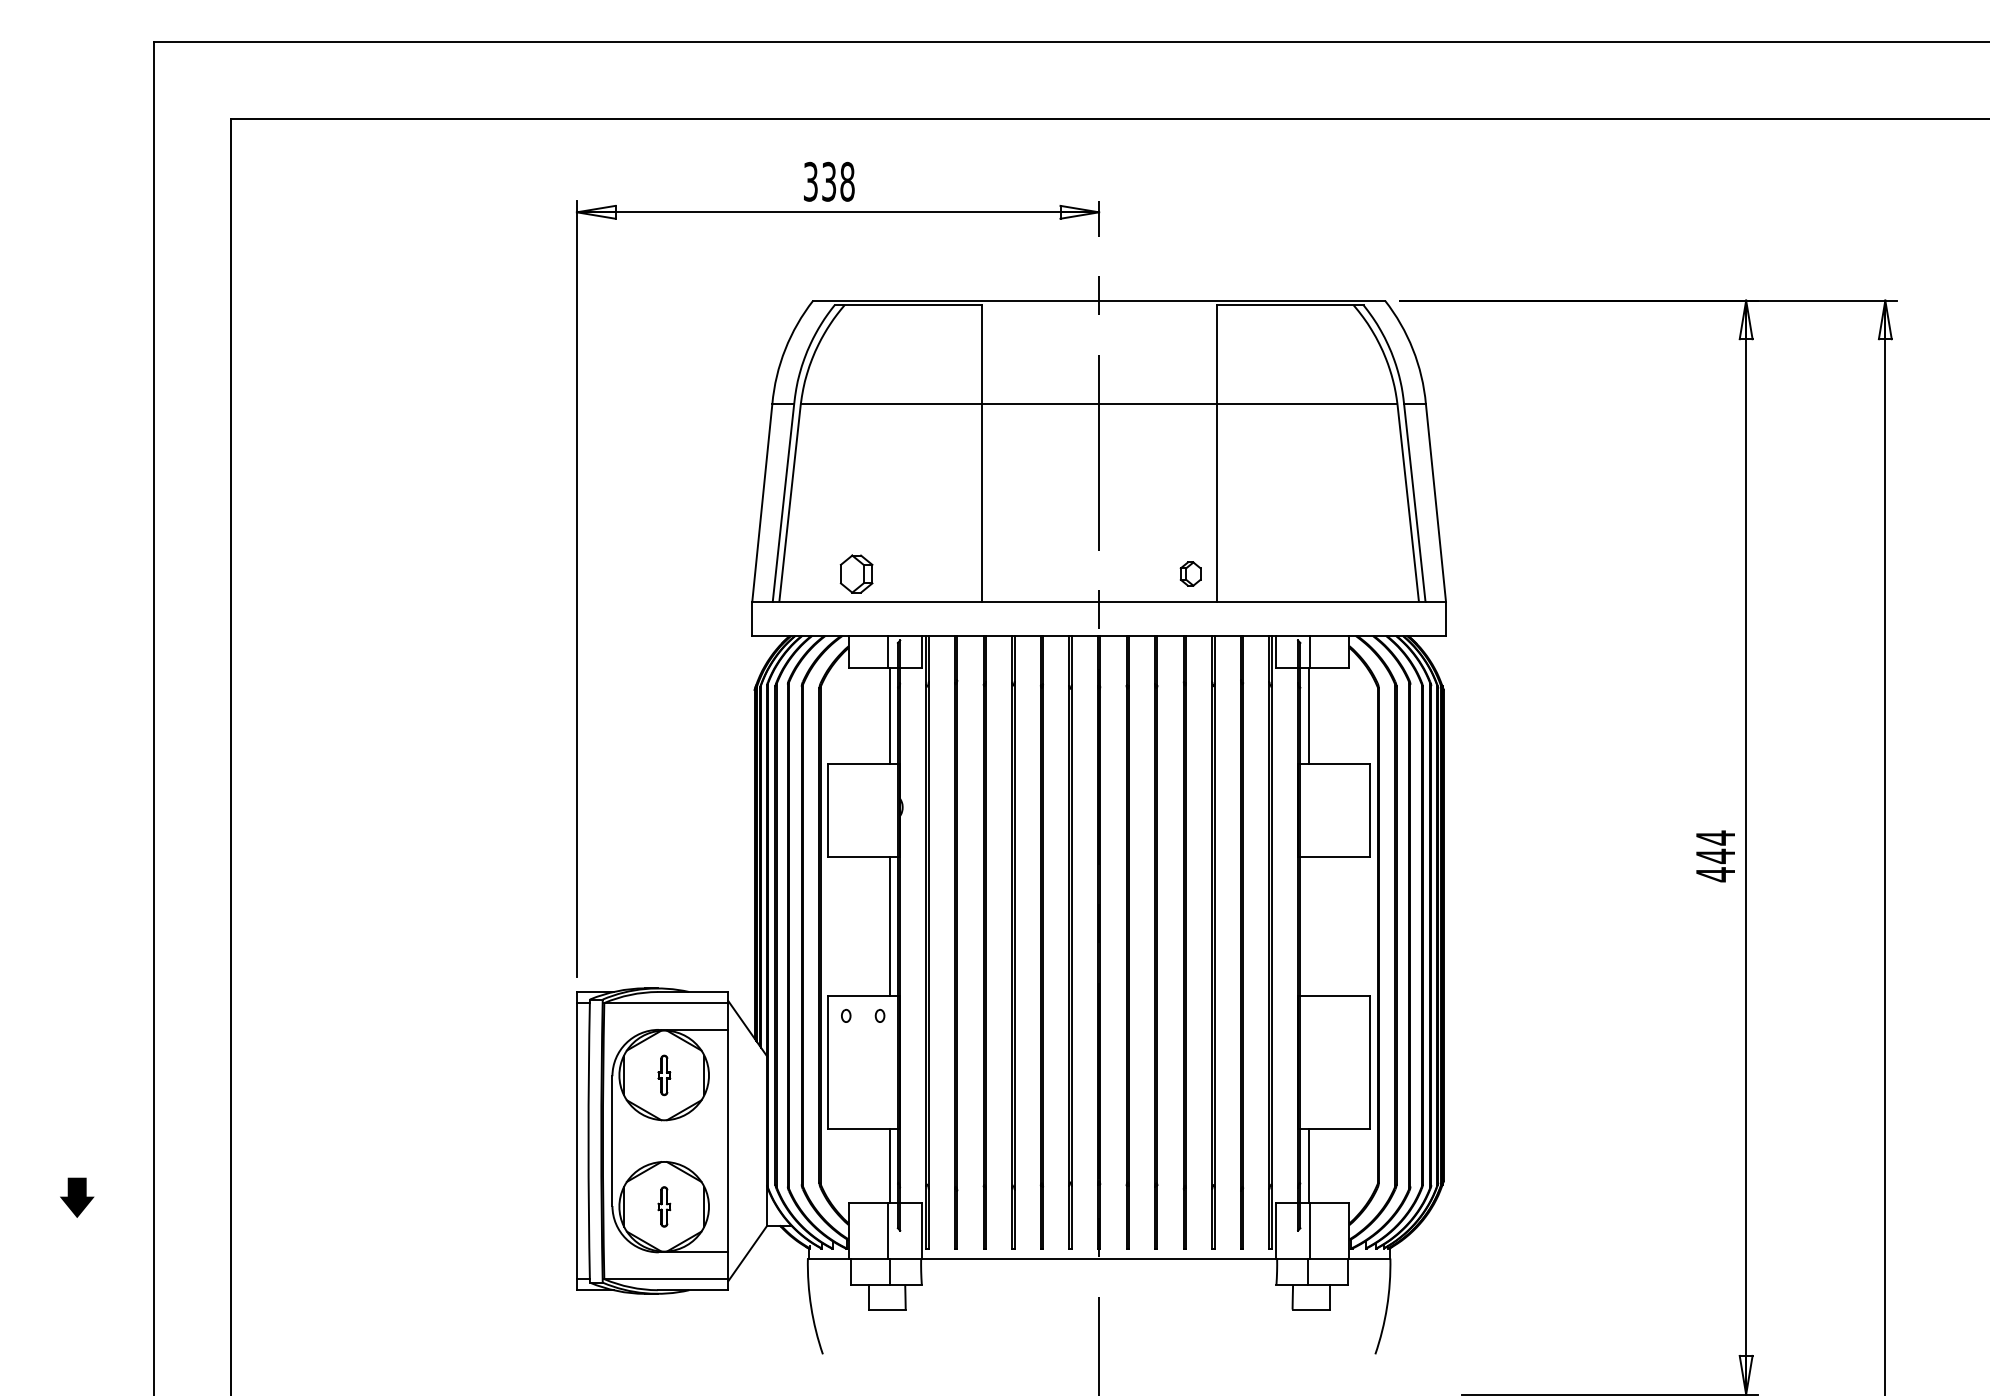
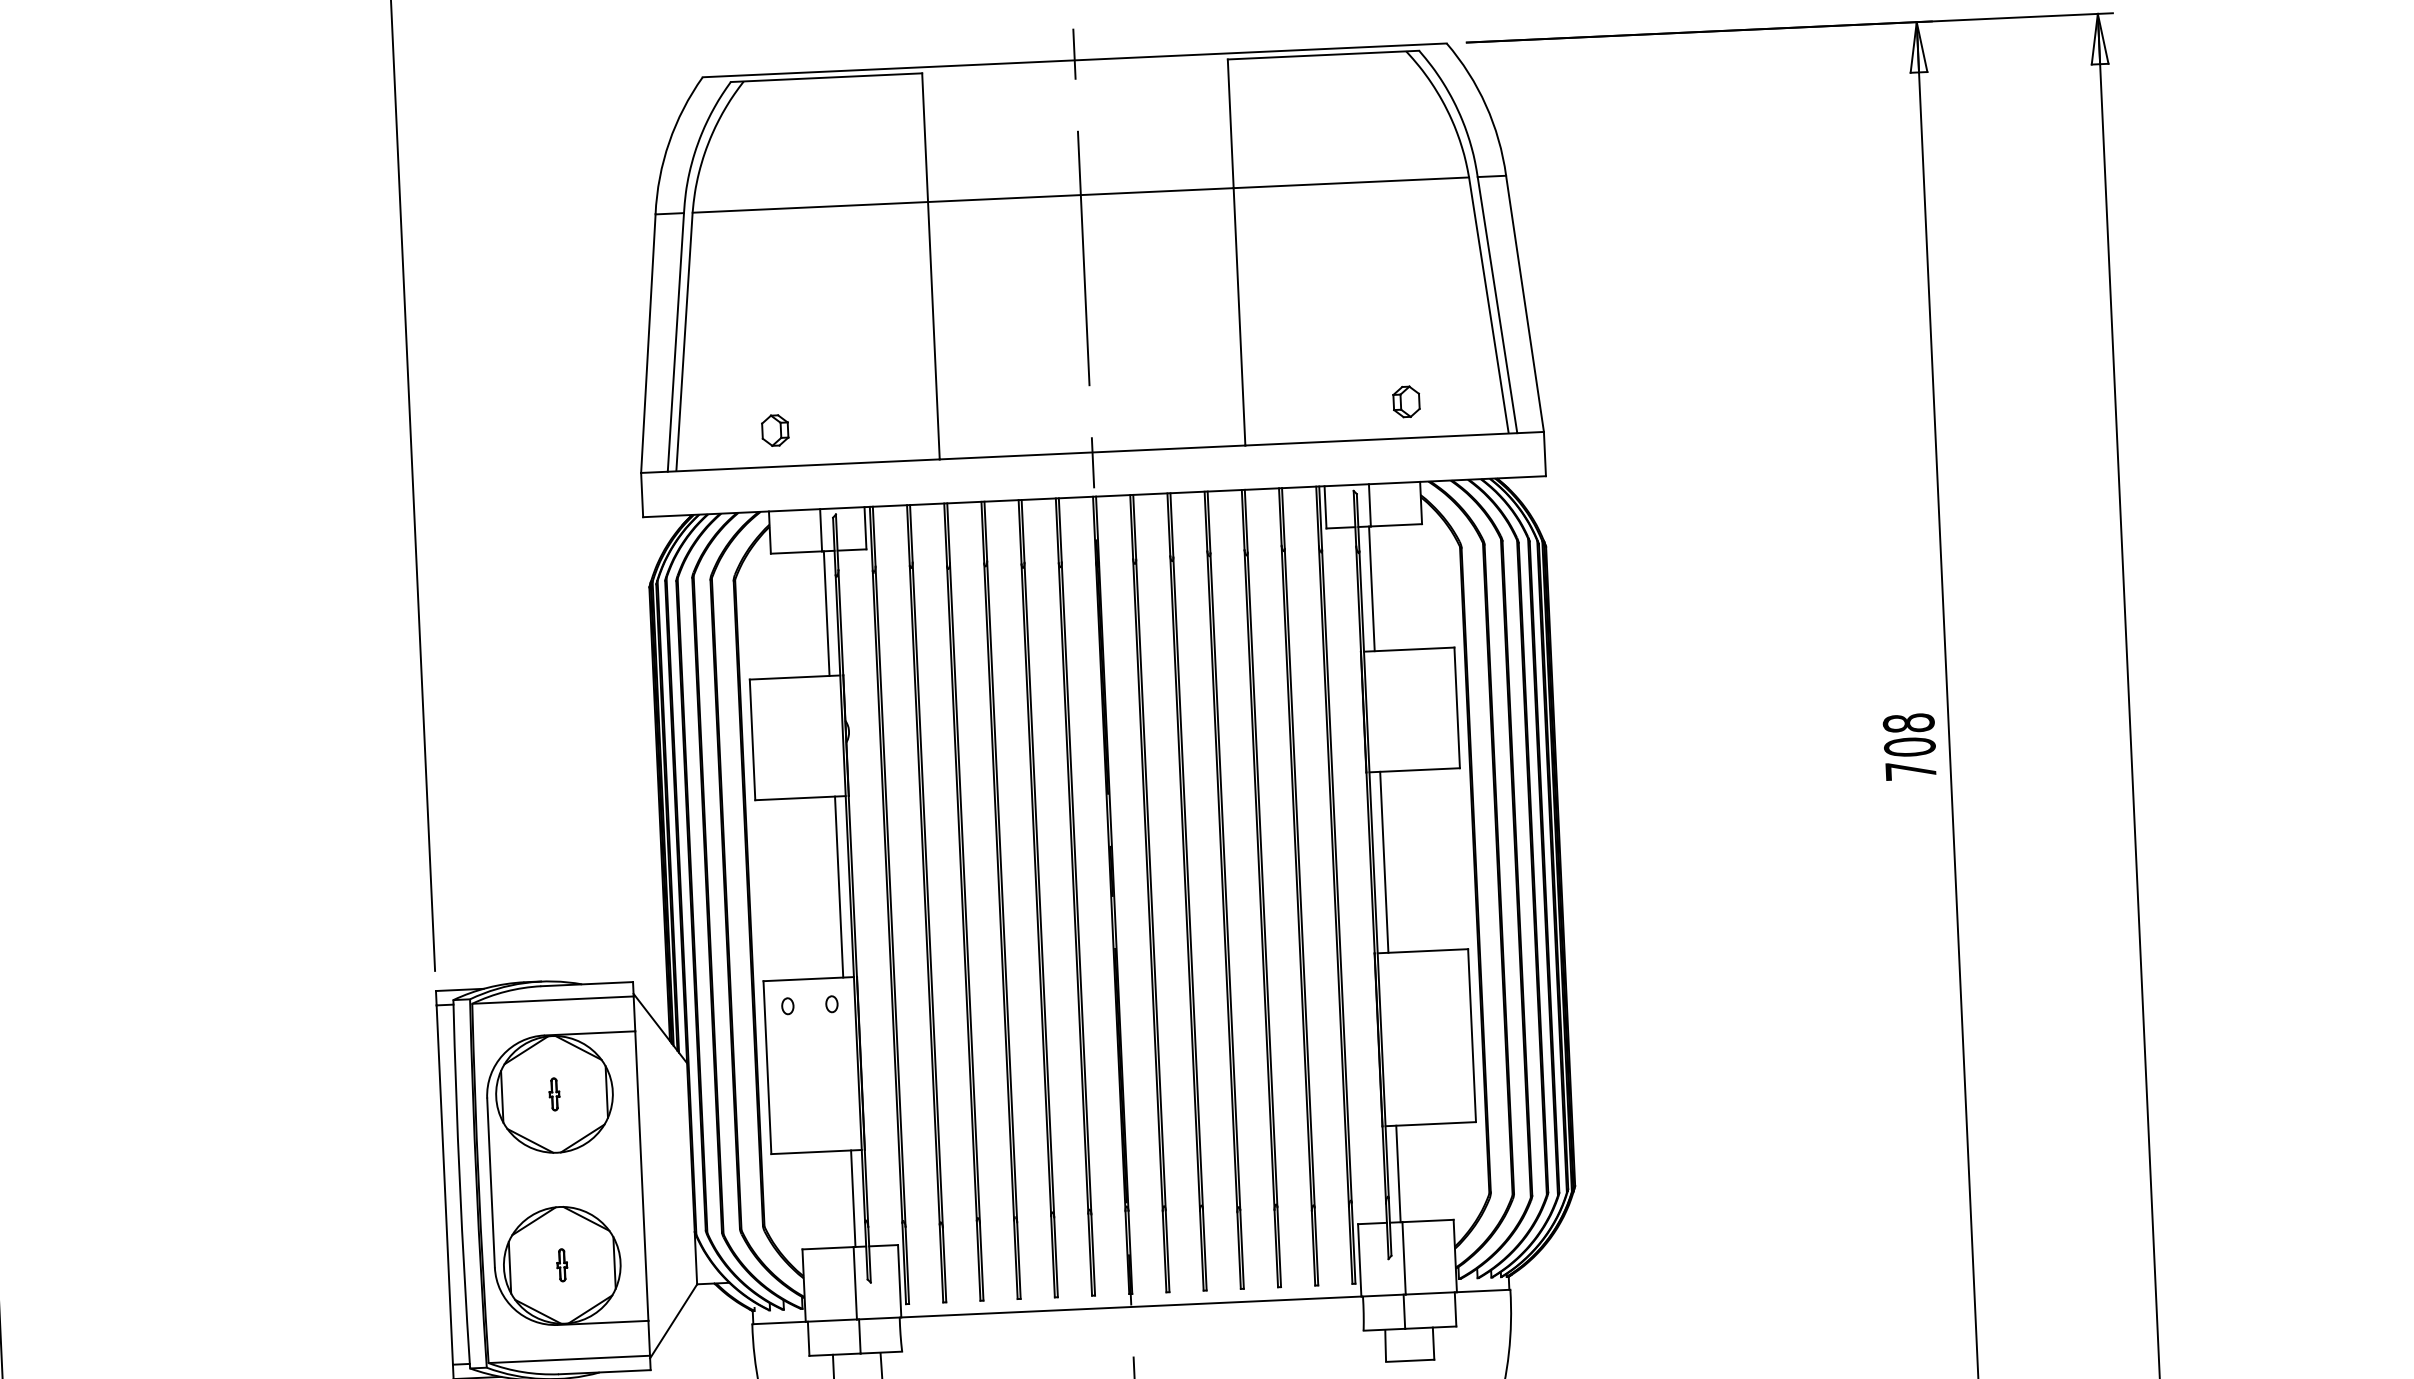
part: (856, 573) -> (775, 429), size x0.62
part: (1190, 573) -> (1406, 401), moved
text: (1715, 856) -> (1909, 747), 444 -> 708
line: (1308, 925) -> (1384, 861), added
part: (663, 1075) -> (553, 1094), size x0.62
part: (663, 1206) -> (561, 1265), size x0.62

